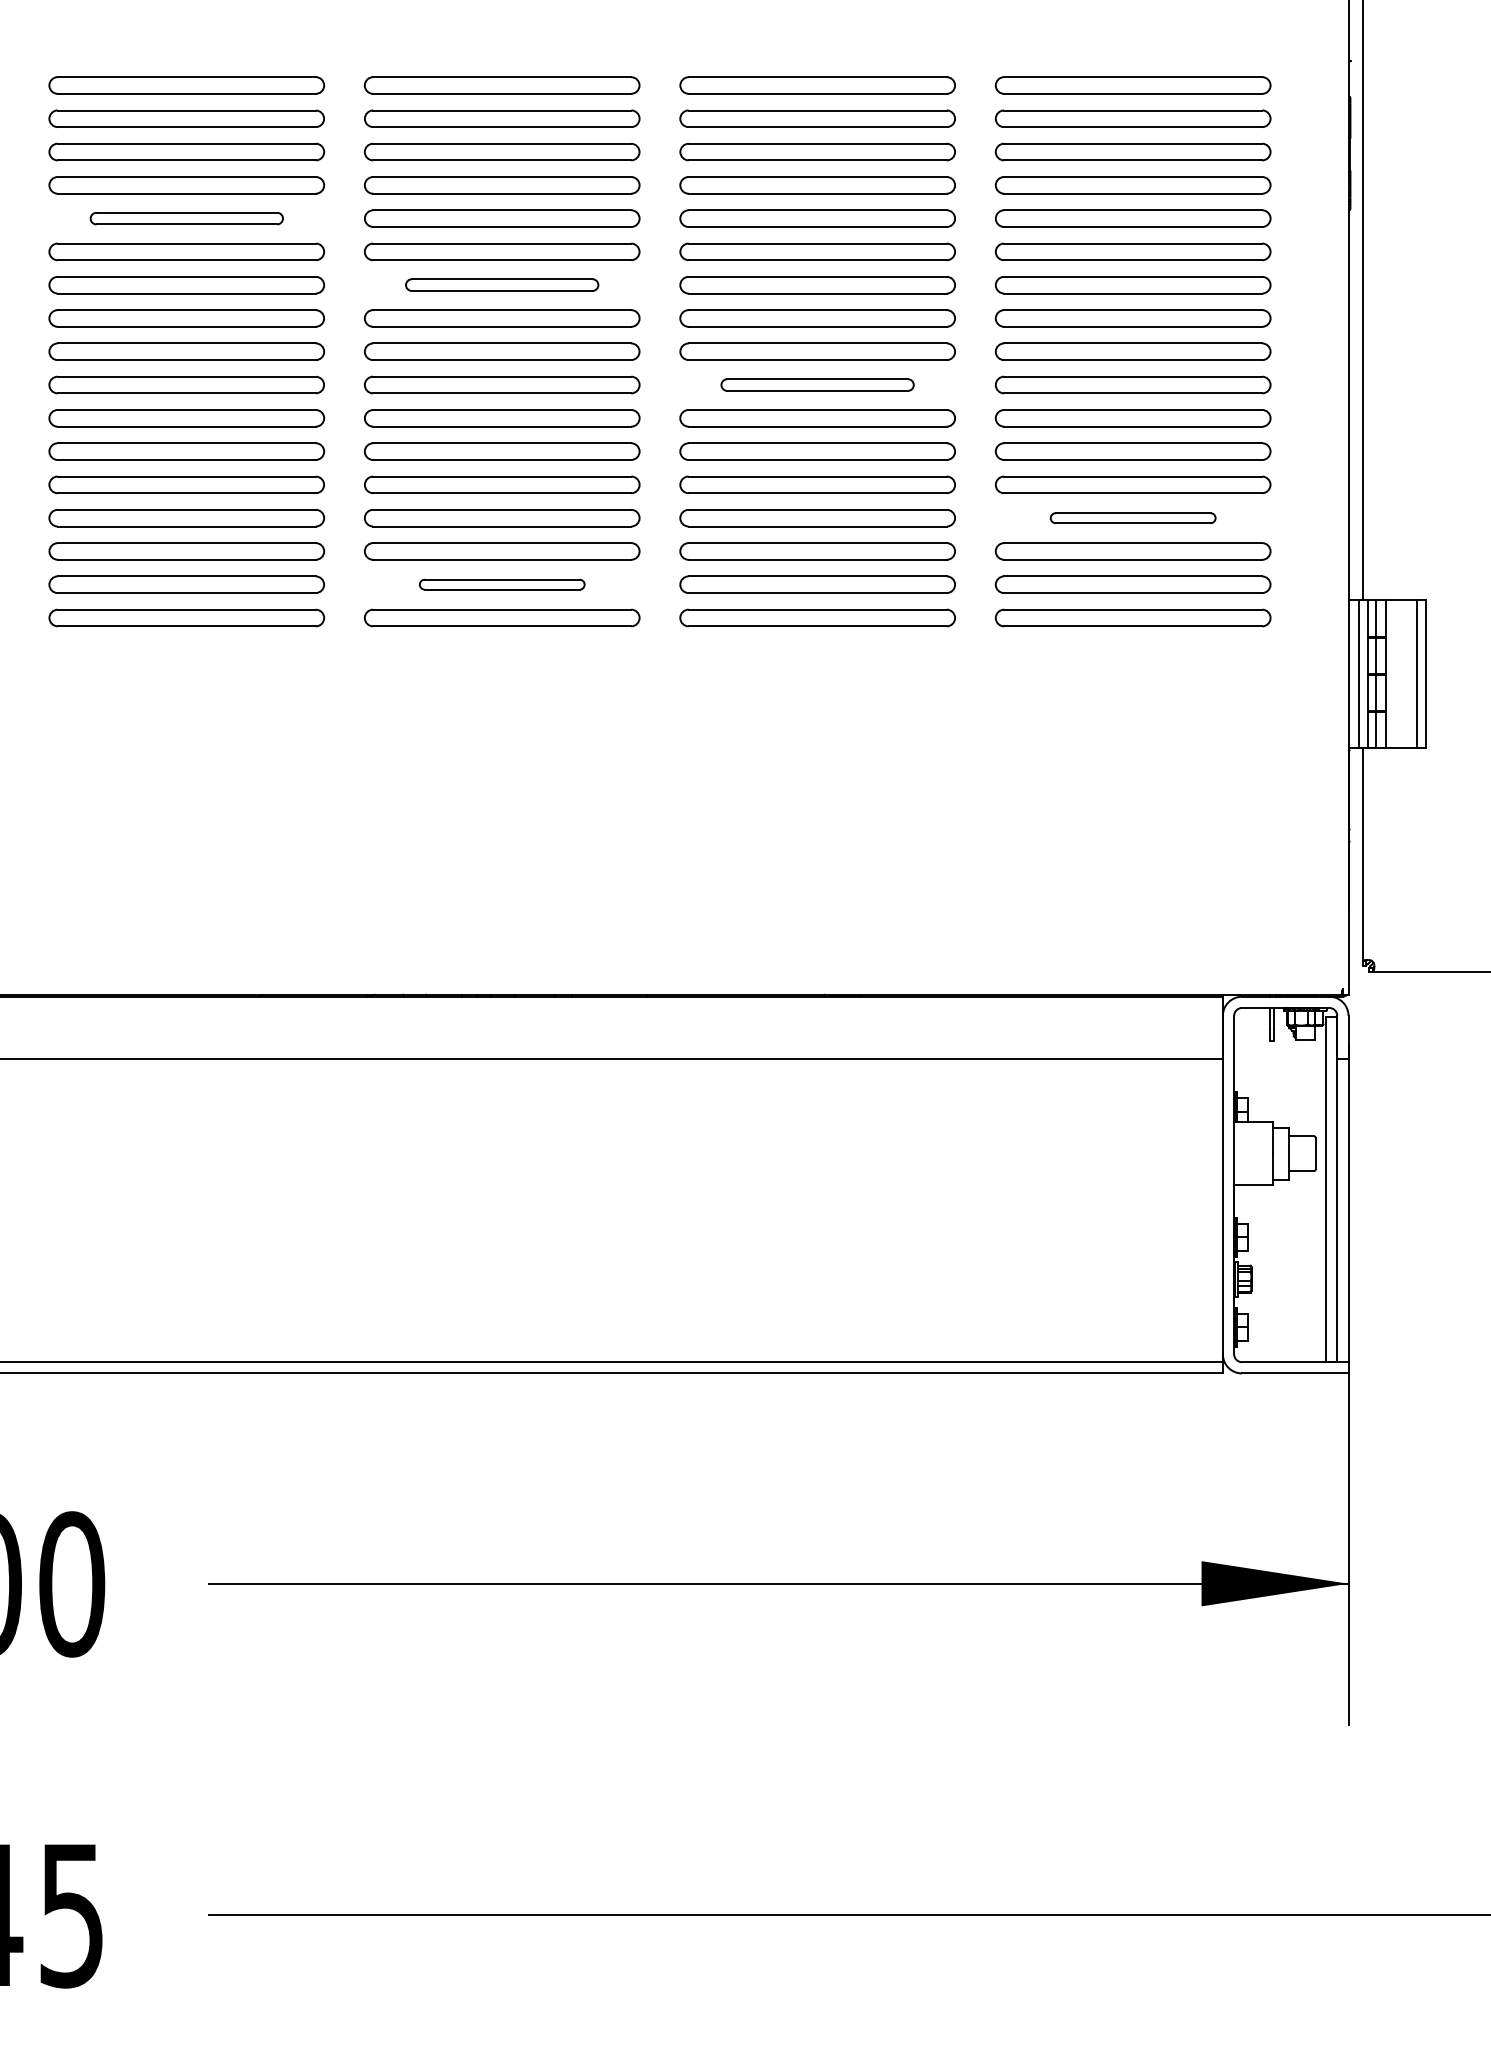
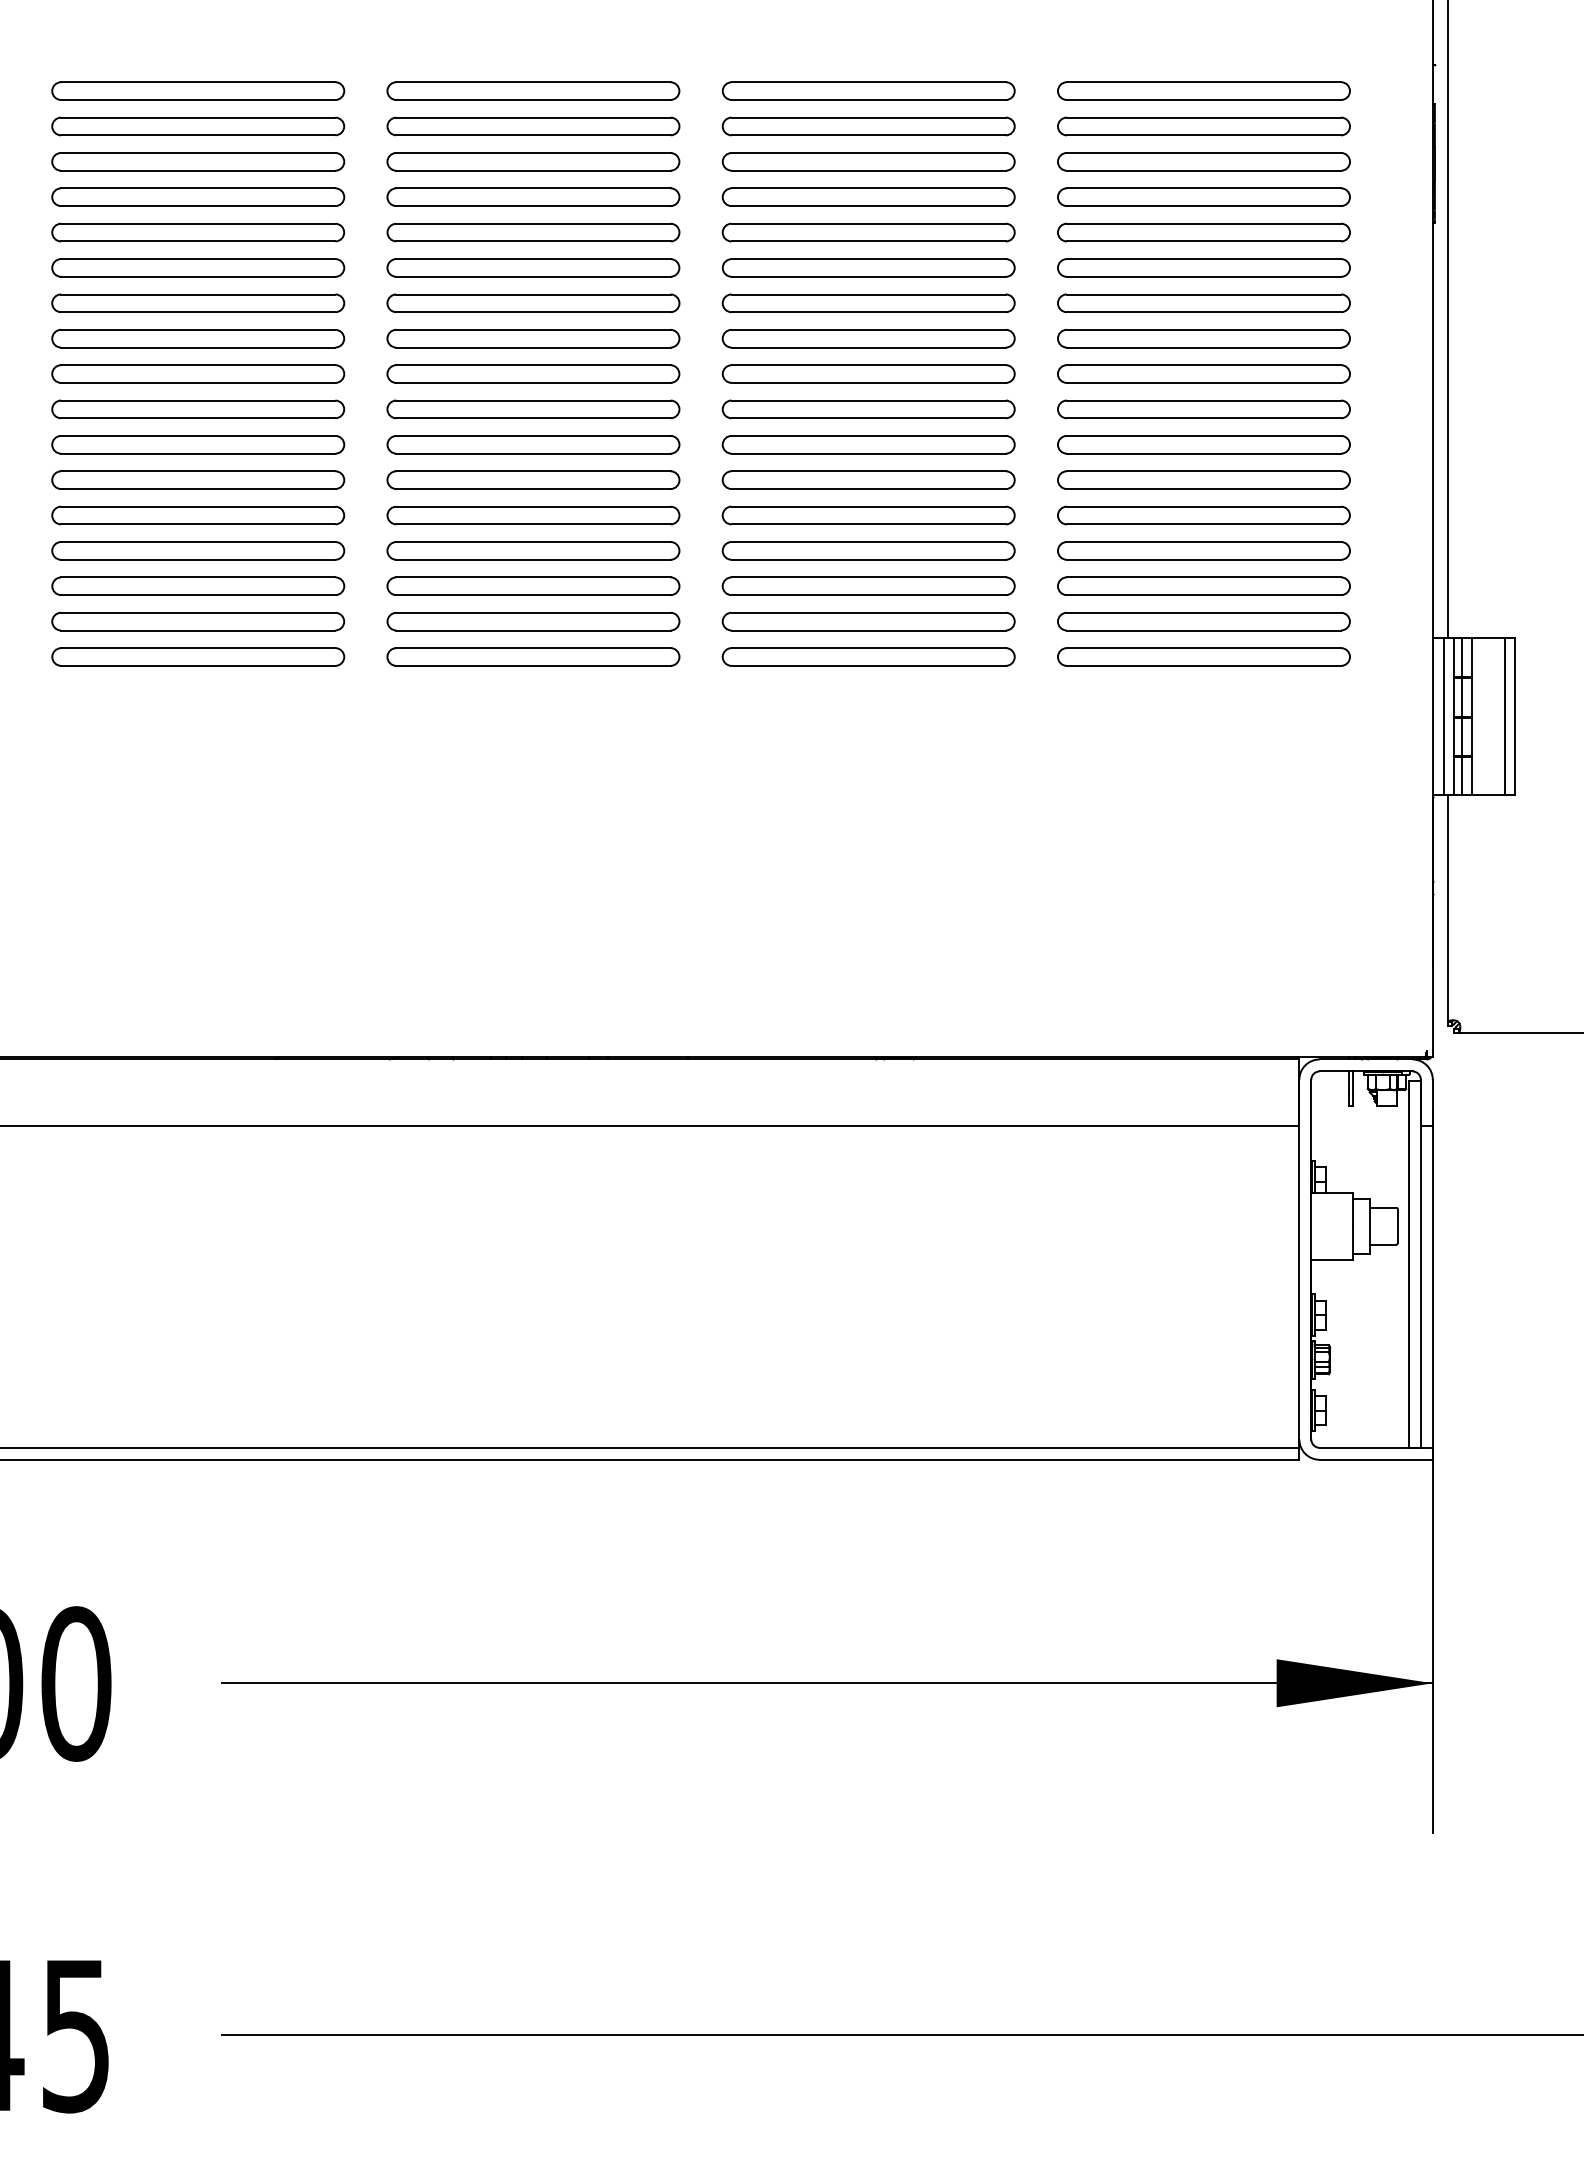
part: (187, 218) -> (198, 232), size x1.43
part: (502, 284) -> (533, 302), size x1.43
part: (817, 385) -> (868, 409), size x1.43
part: (1132, 517) -> (1203, 550), size x1.67
part: (502, 584) -> (533, 621), size x1.67

